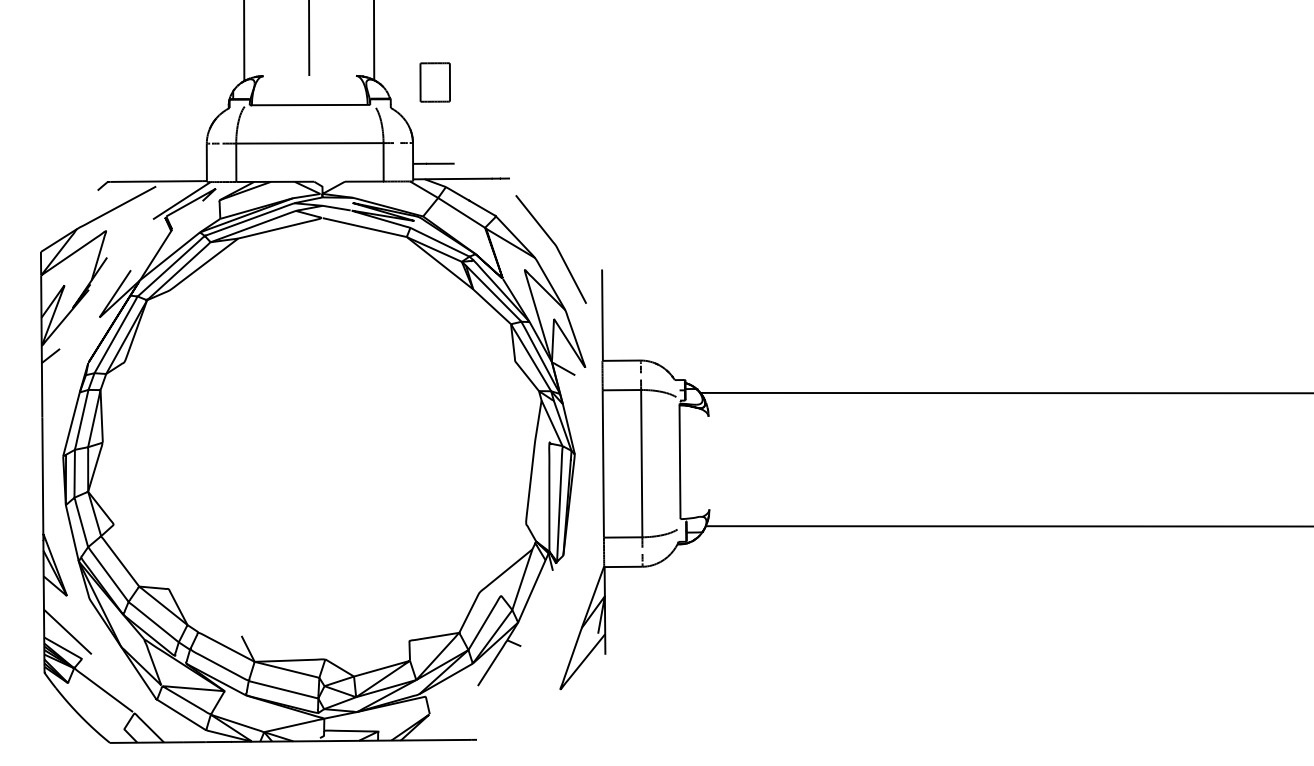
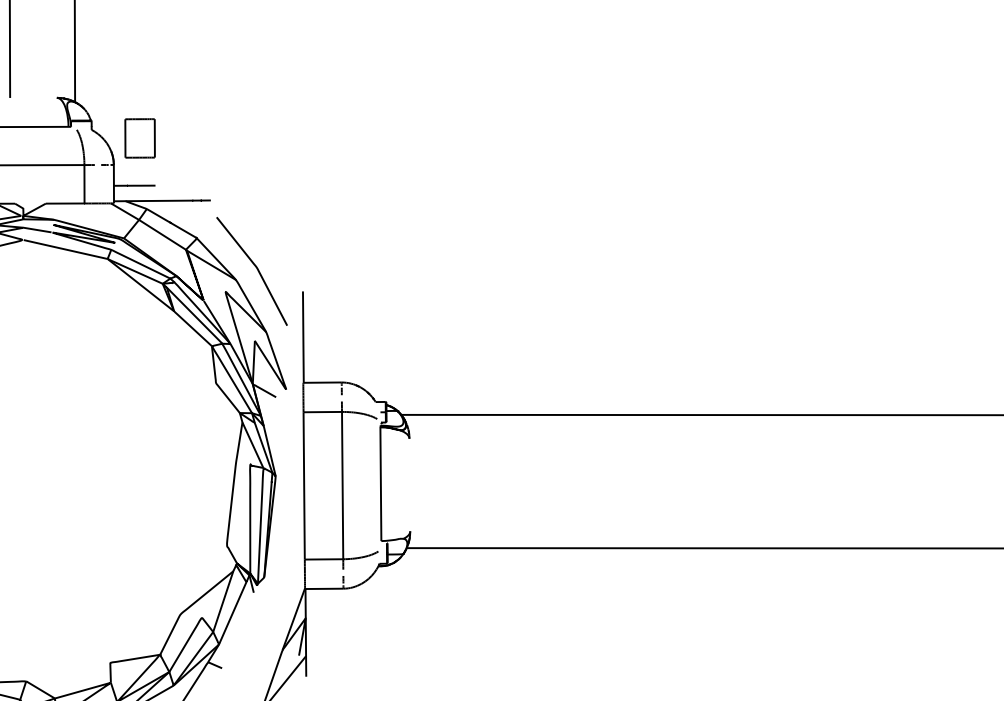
part: (434, 82) -> (139, 138), moved

